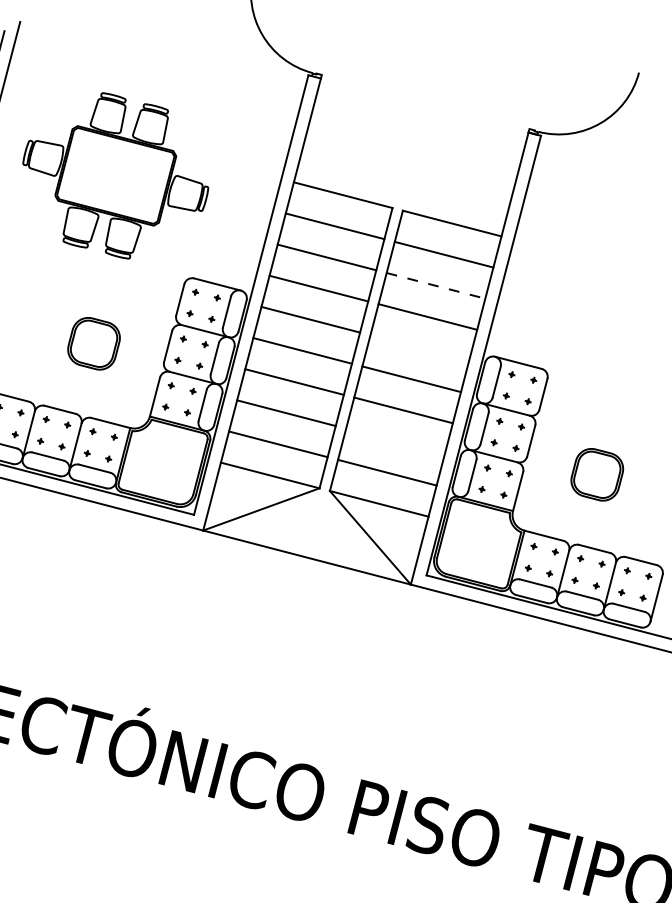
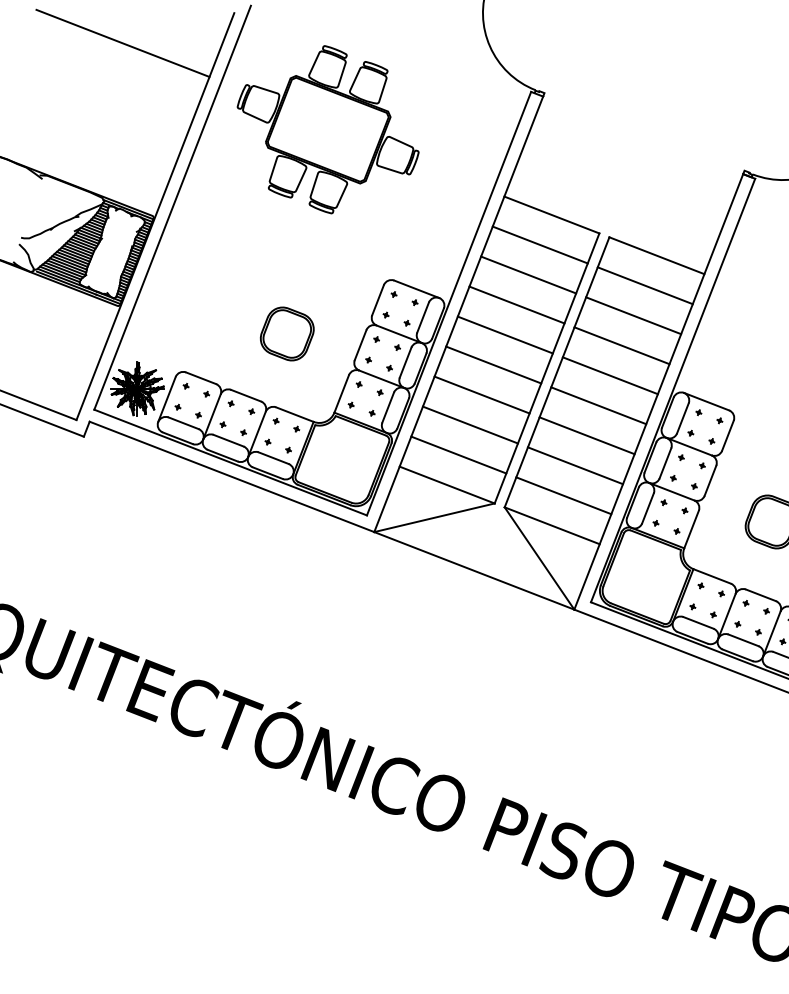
part: (115, 175) -> (327, 129), moved
line: (435, 285) -> (633, 315), dashed -> solid
line: (418, 347) -> (609, 375), added
line: (394, 441) -> (574, 465), added

